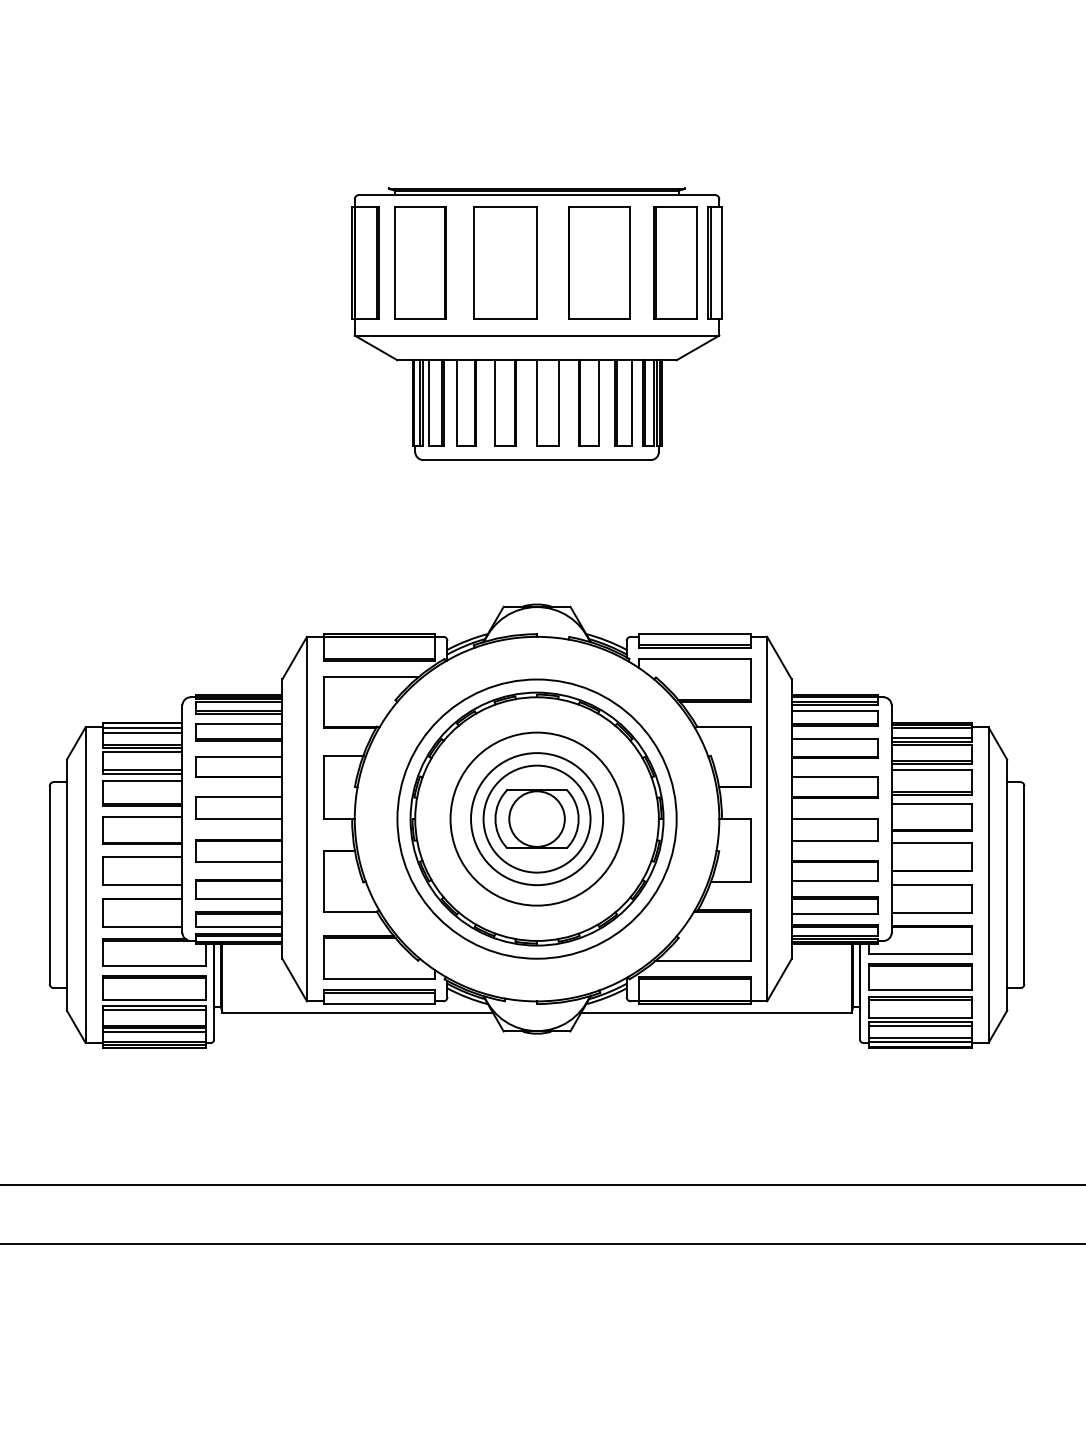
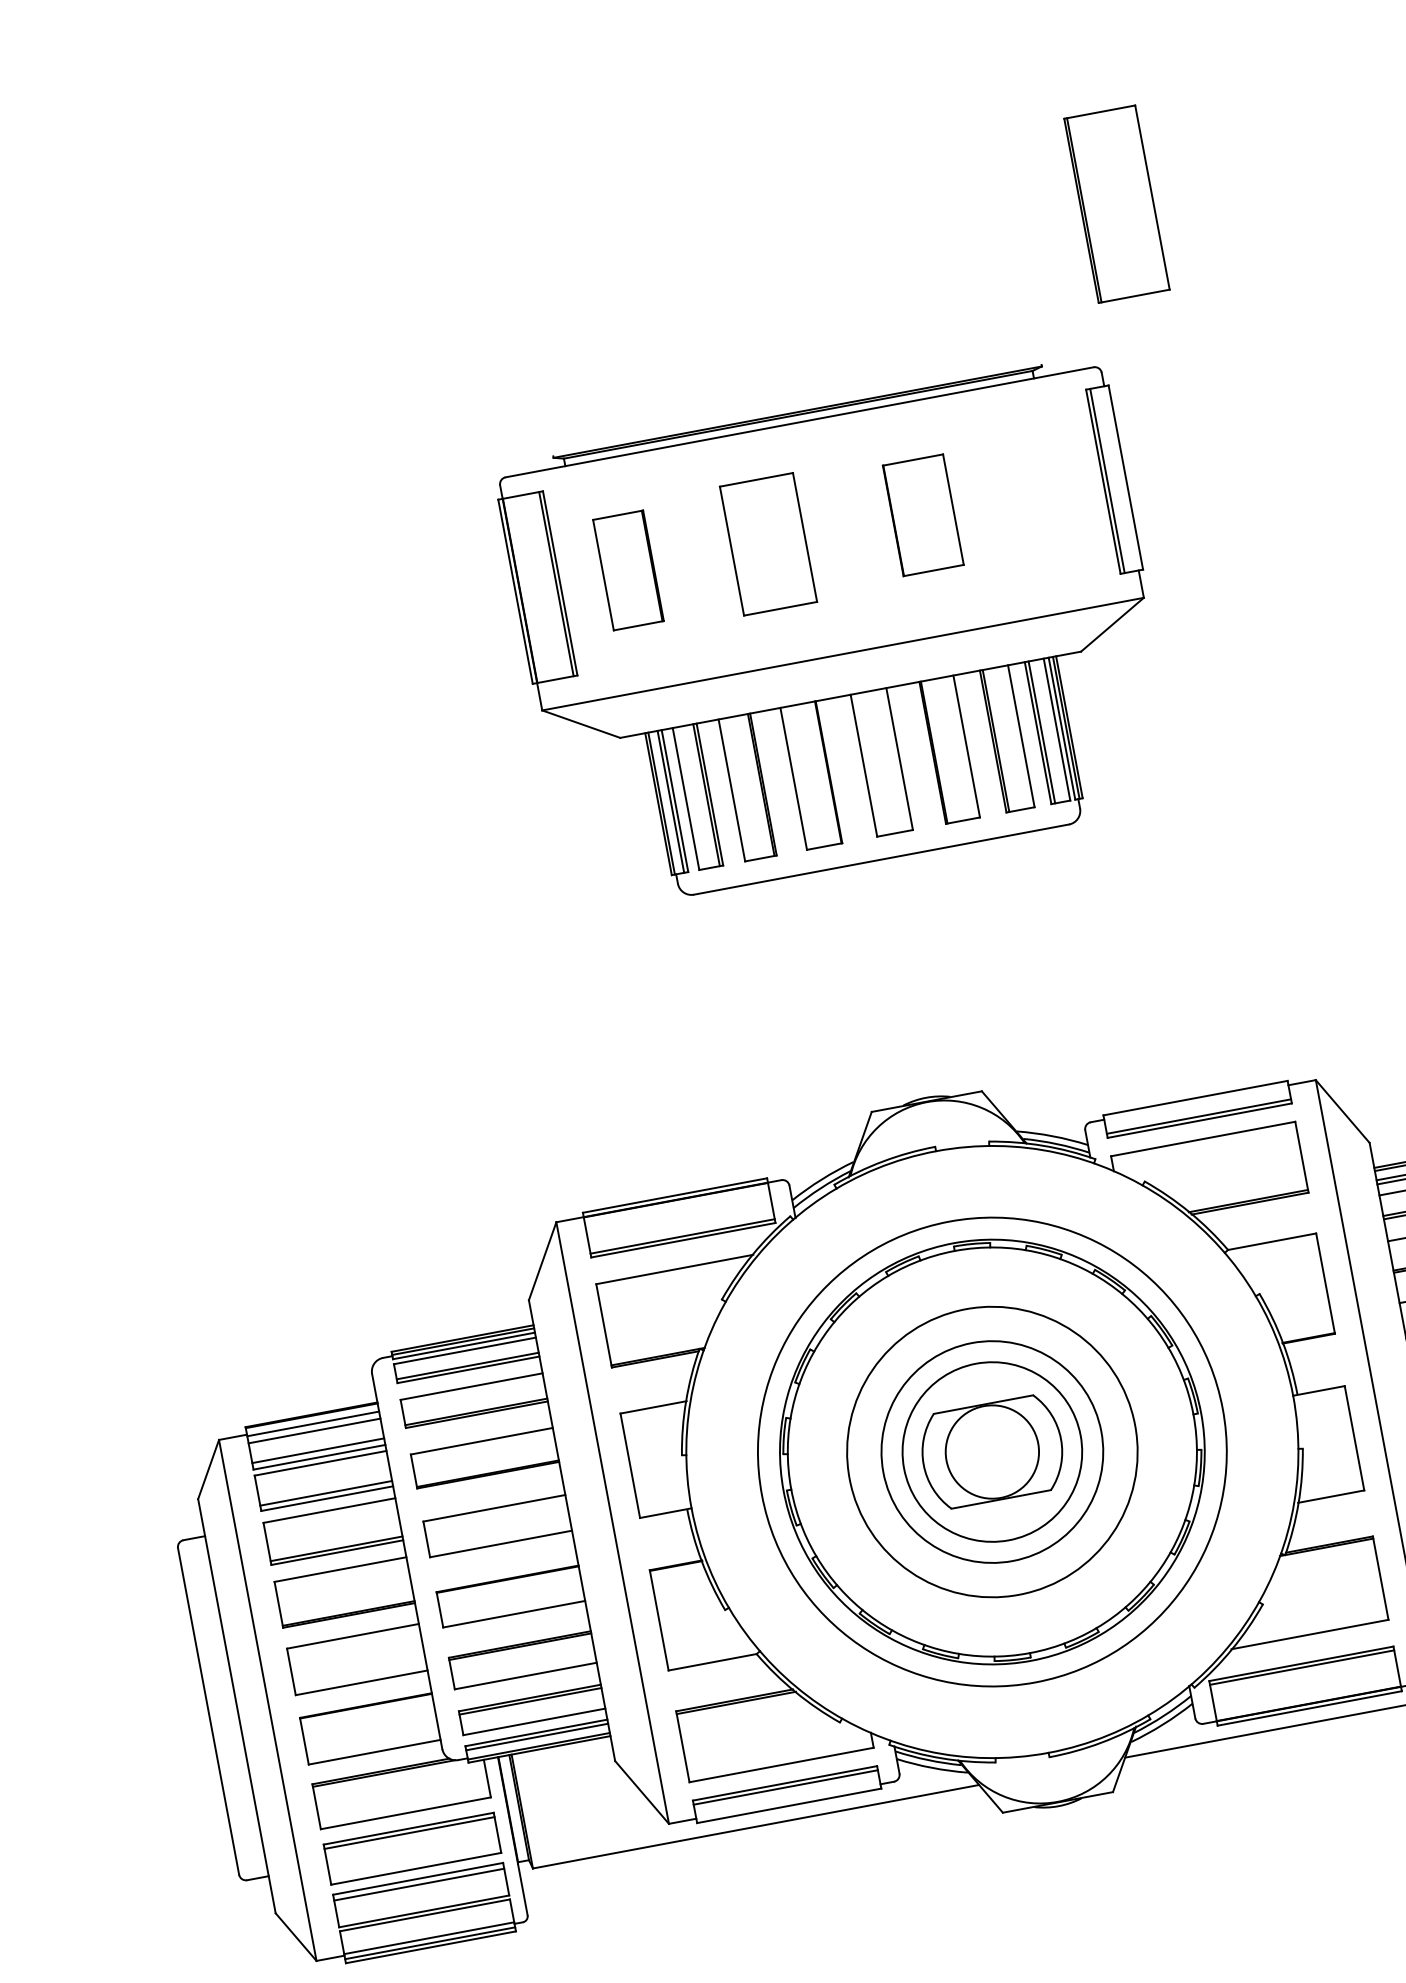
part: (420, 262) -> (628, 569), size x0.6
part: (505, 262) -> (768, 543), size x0.7
part: (599, 262) -> (923, 514), size x0.6
part: (675, 262) -> (1116, 203), moved
line: (153, 1032) -> (425, 1922), removed

